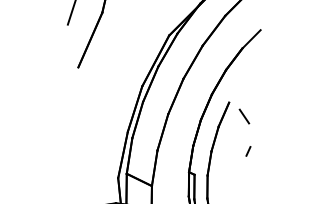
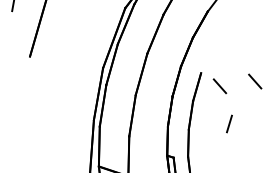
line: (276, 116) -> (255, 81), added
part: (248, 151) -> (229, 124), size x1.6

